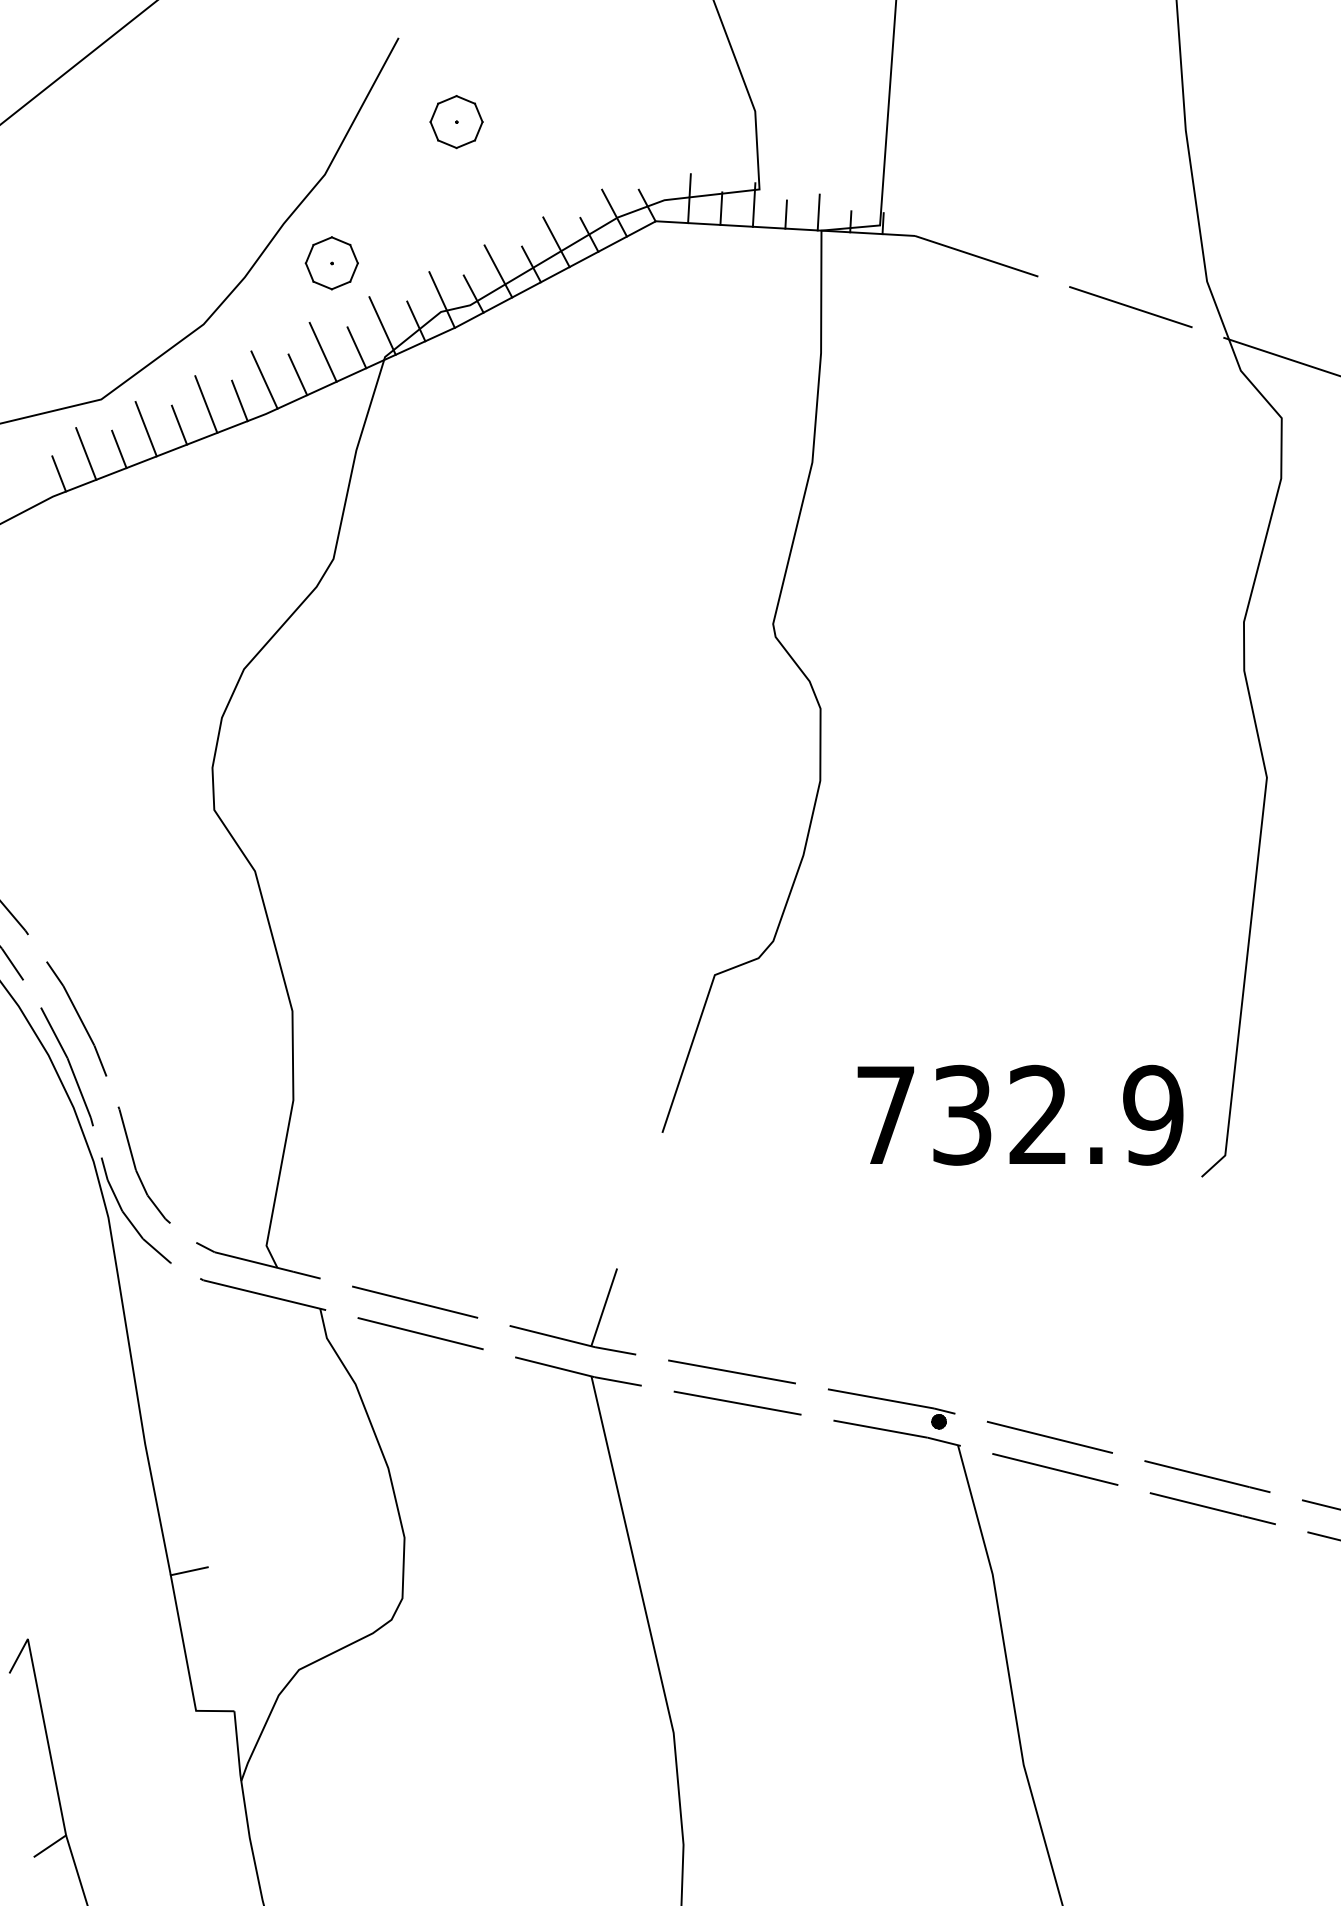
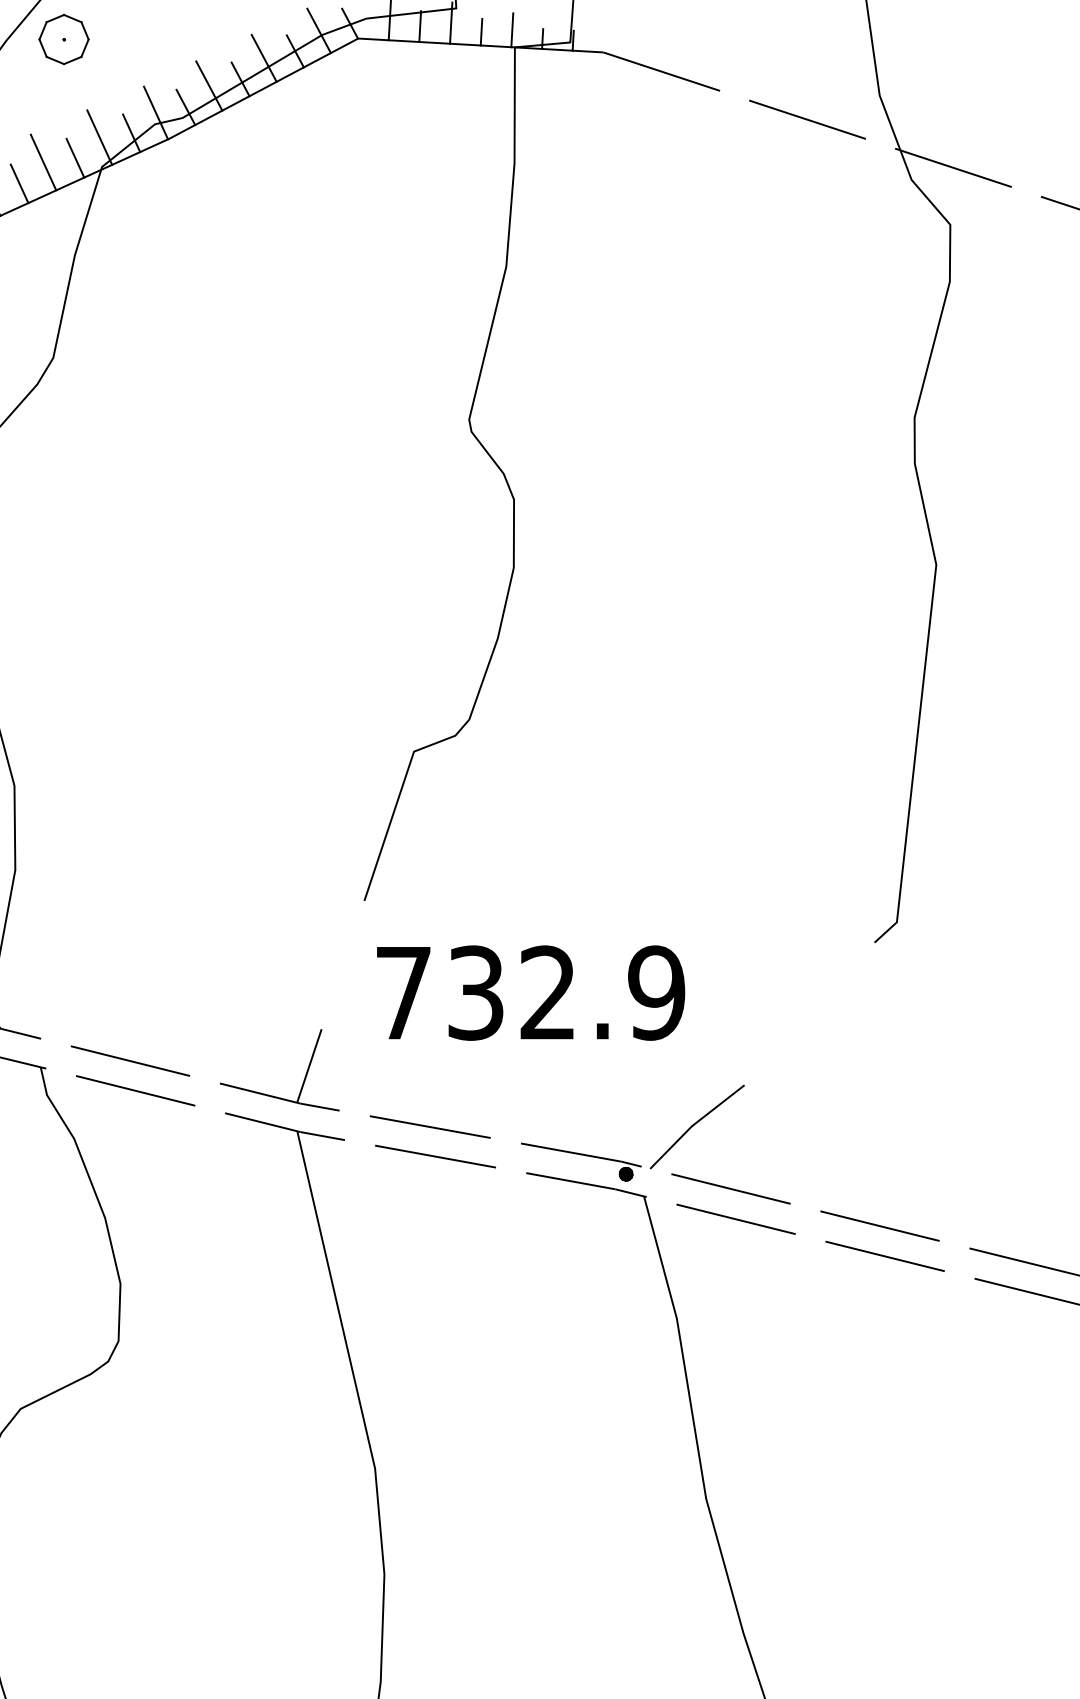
part: (331, 263) -> (63, 39), moved
text: (1020, 1114) -> (531, 992), moved
line: (1012, 1369) -> (695, 1124), added

